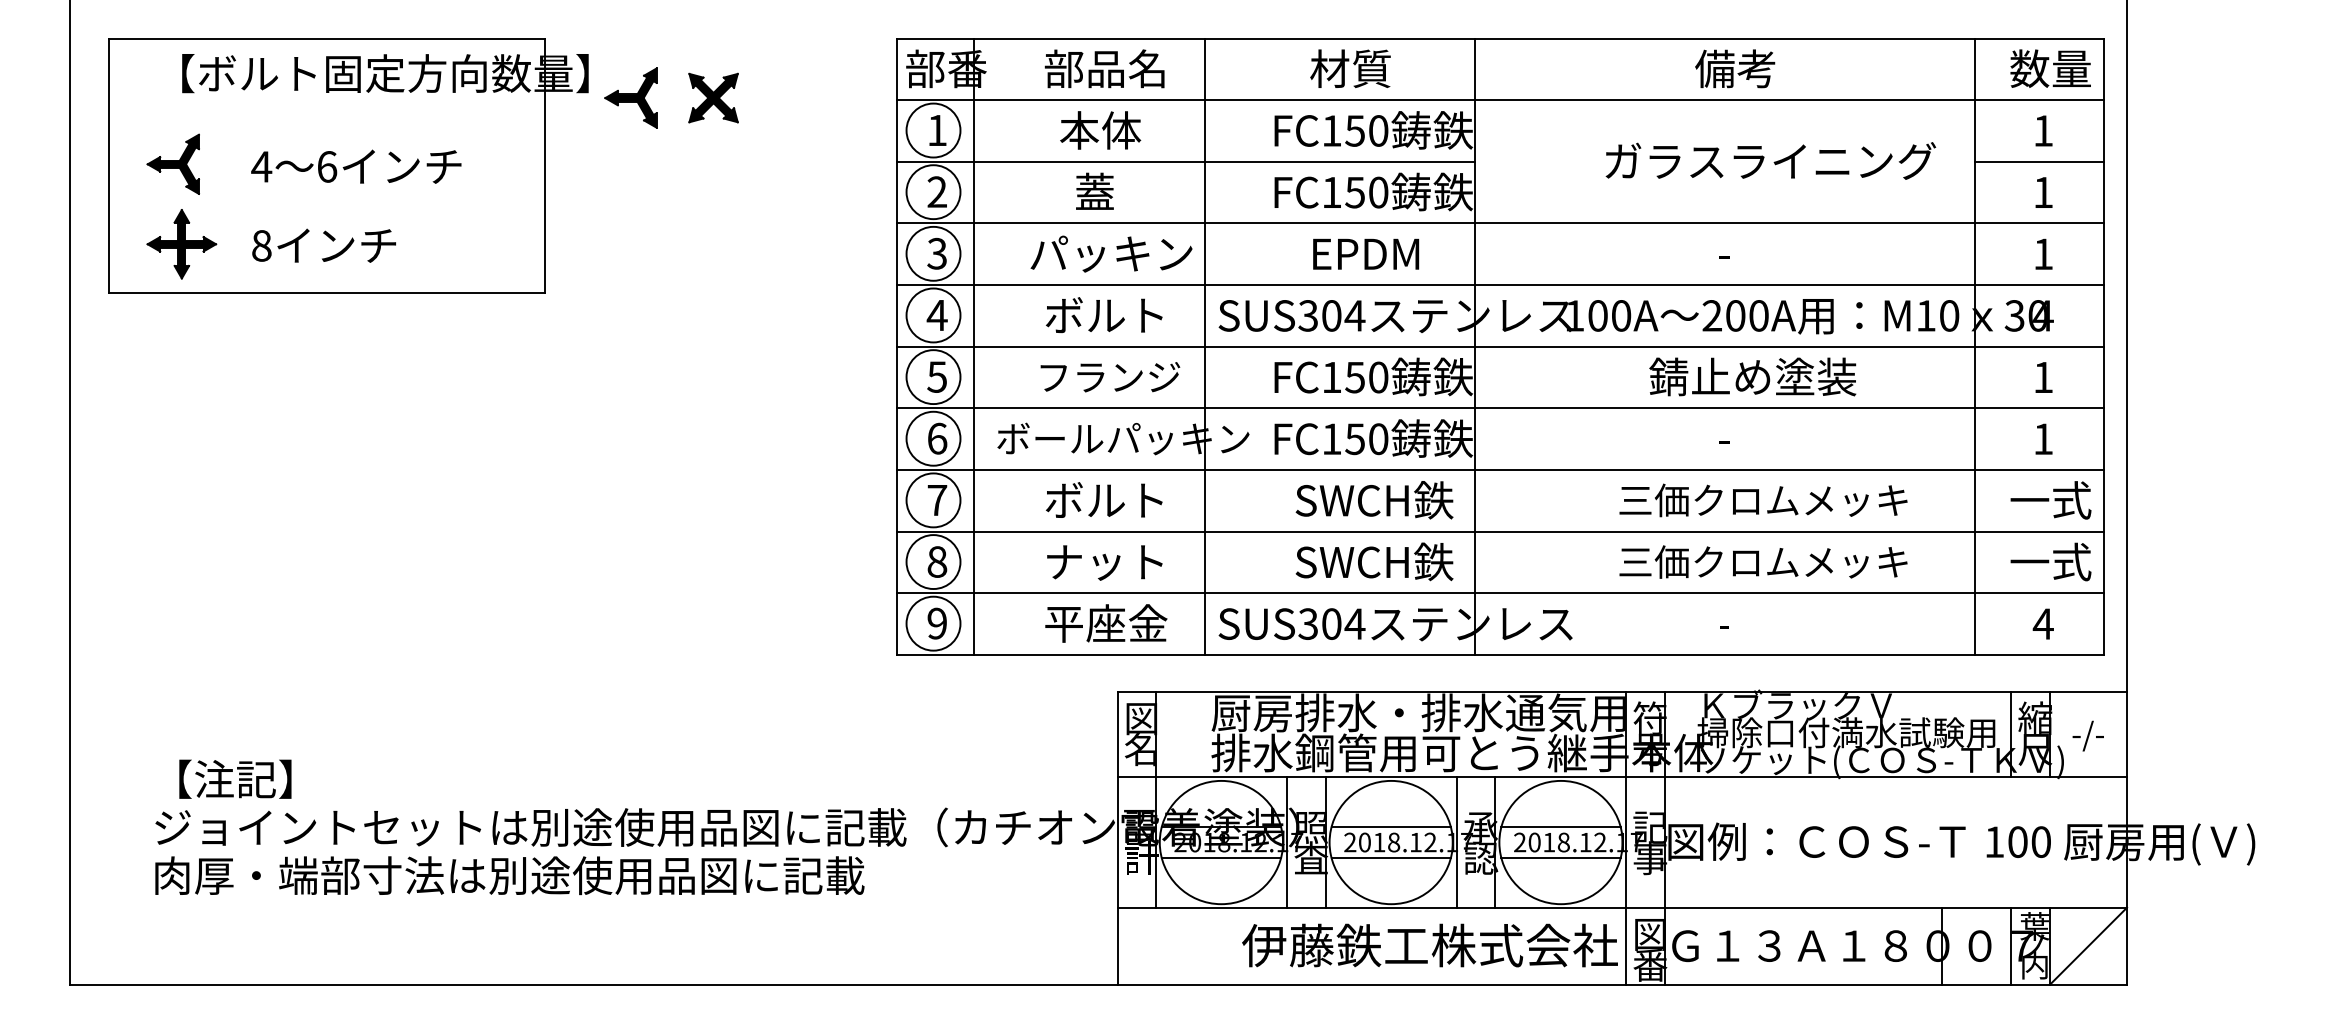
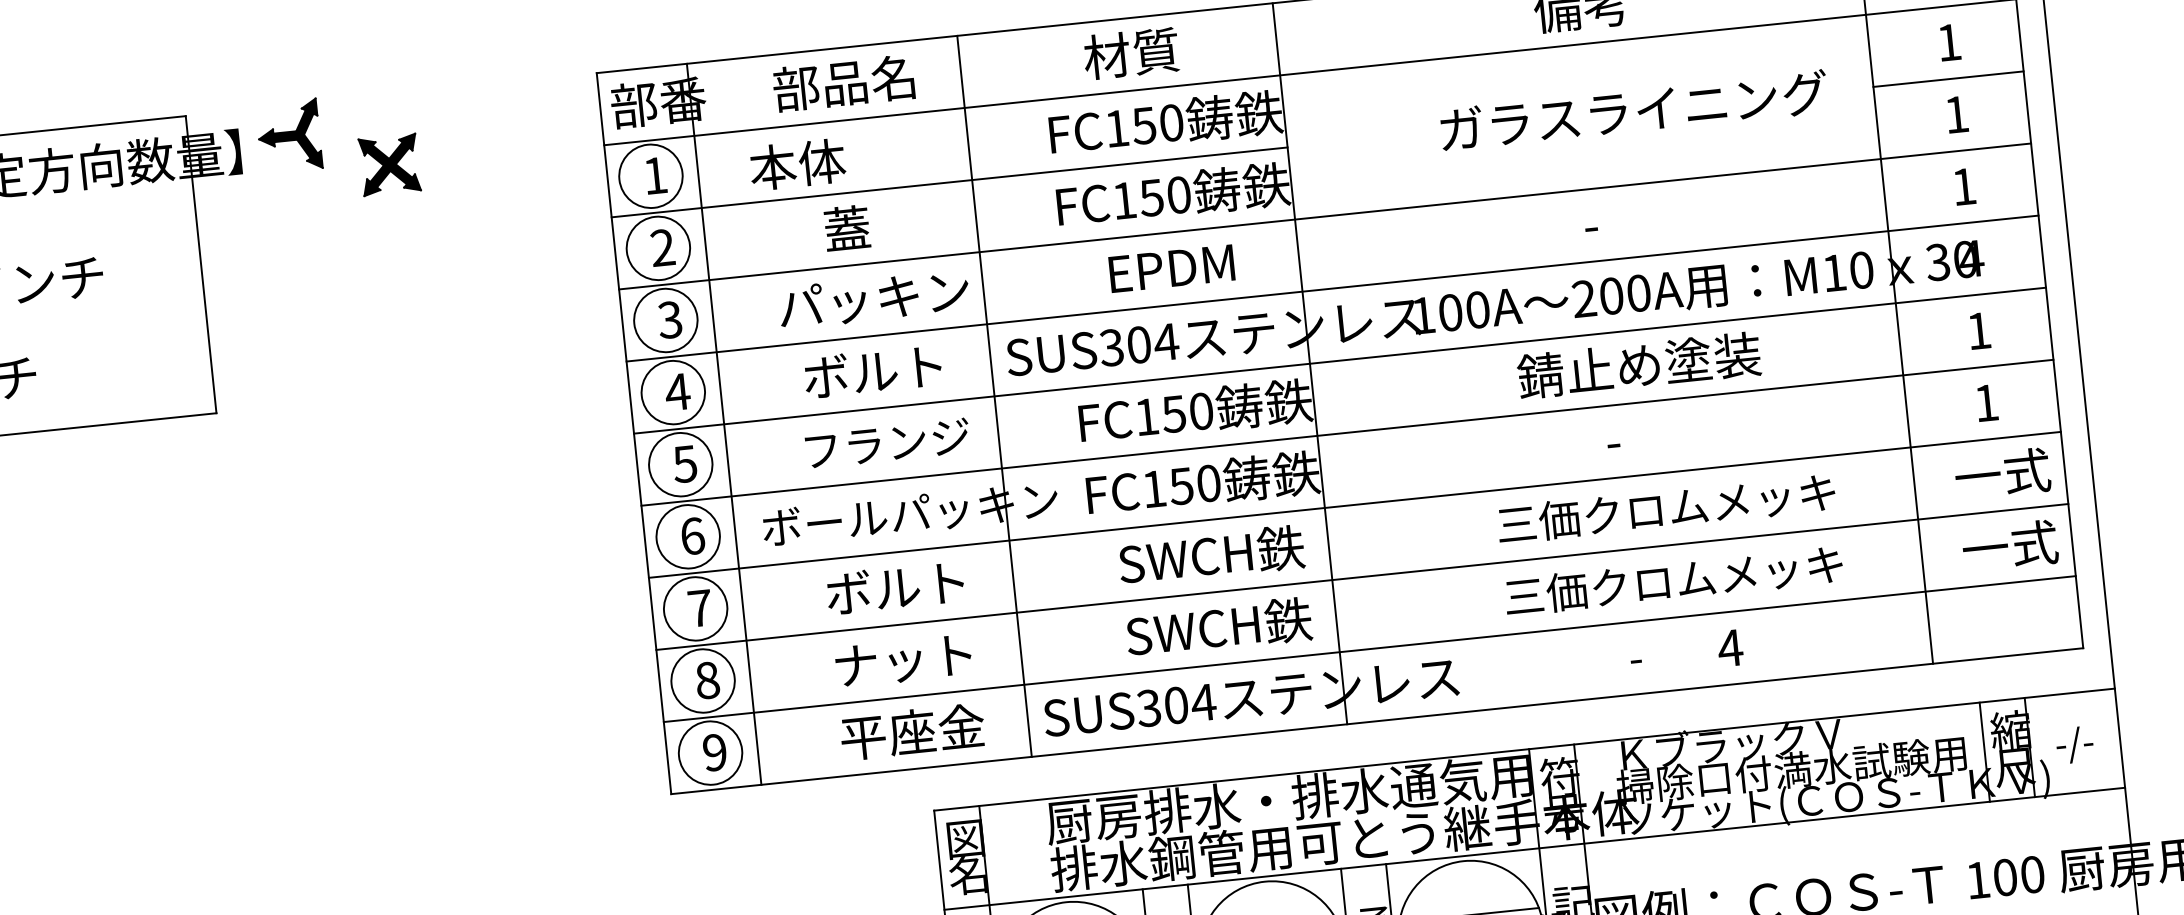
part: (630, 97) -> (288, 135), moved
text: (1100, 130) -> (797, 164), moved
text: (2042, 623) -> (1729, 647), moved

